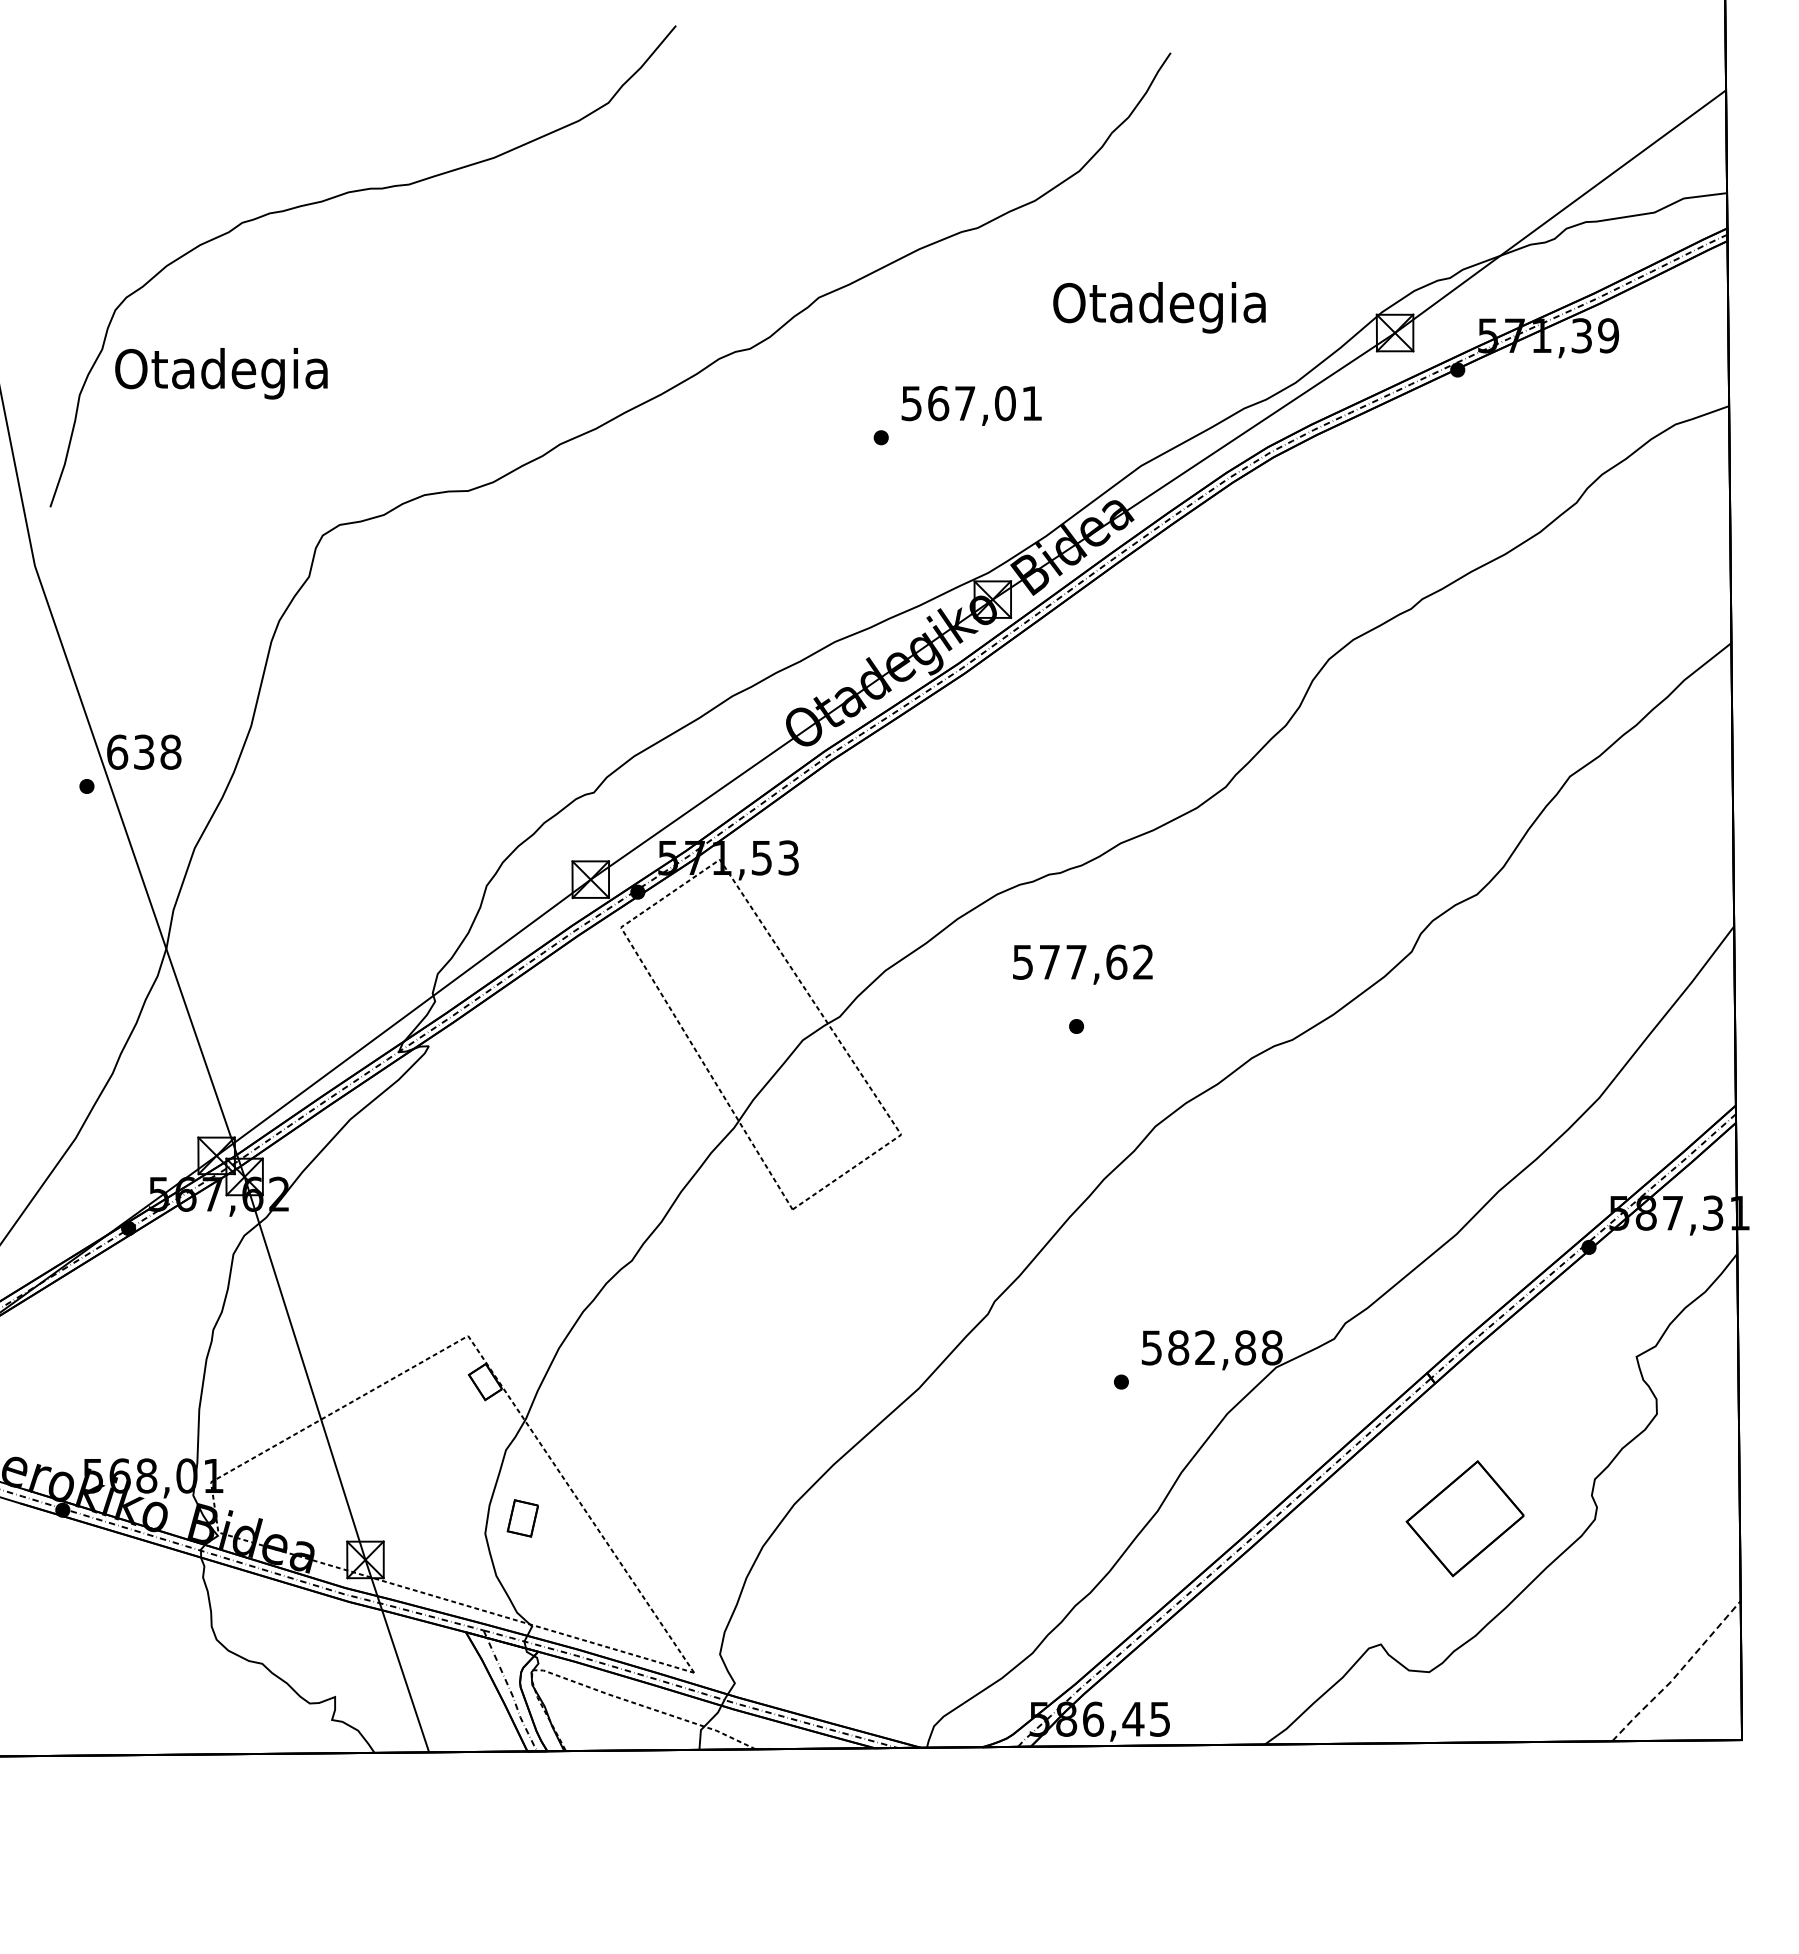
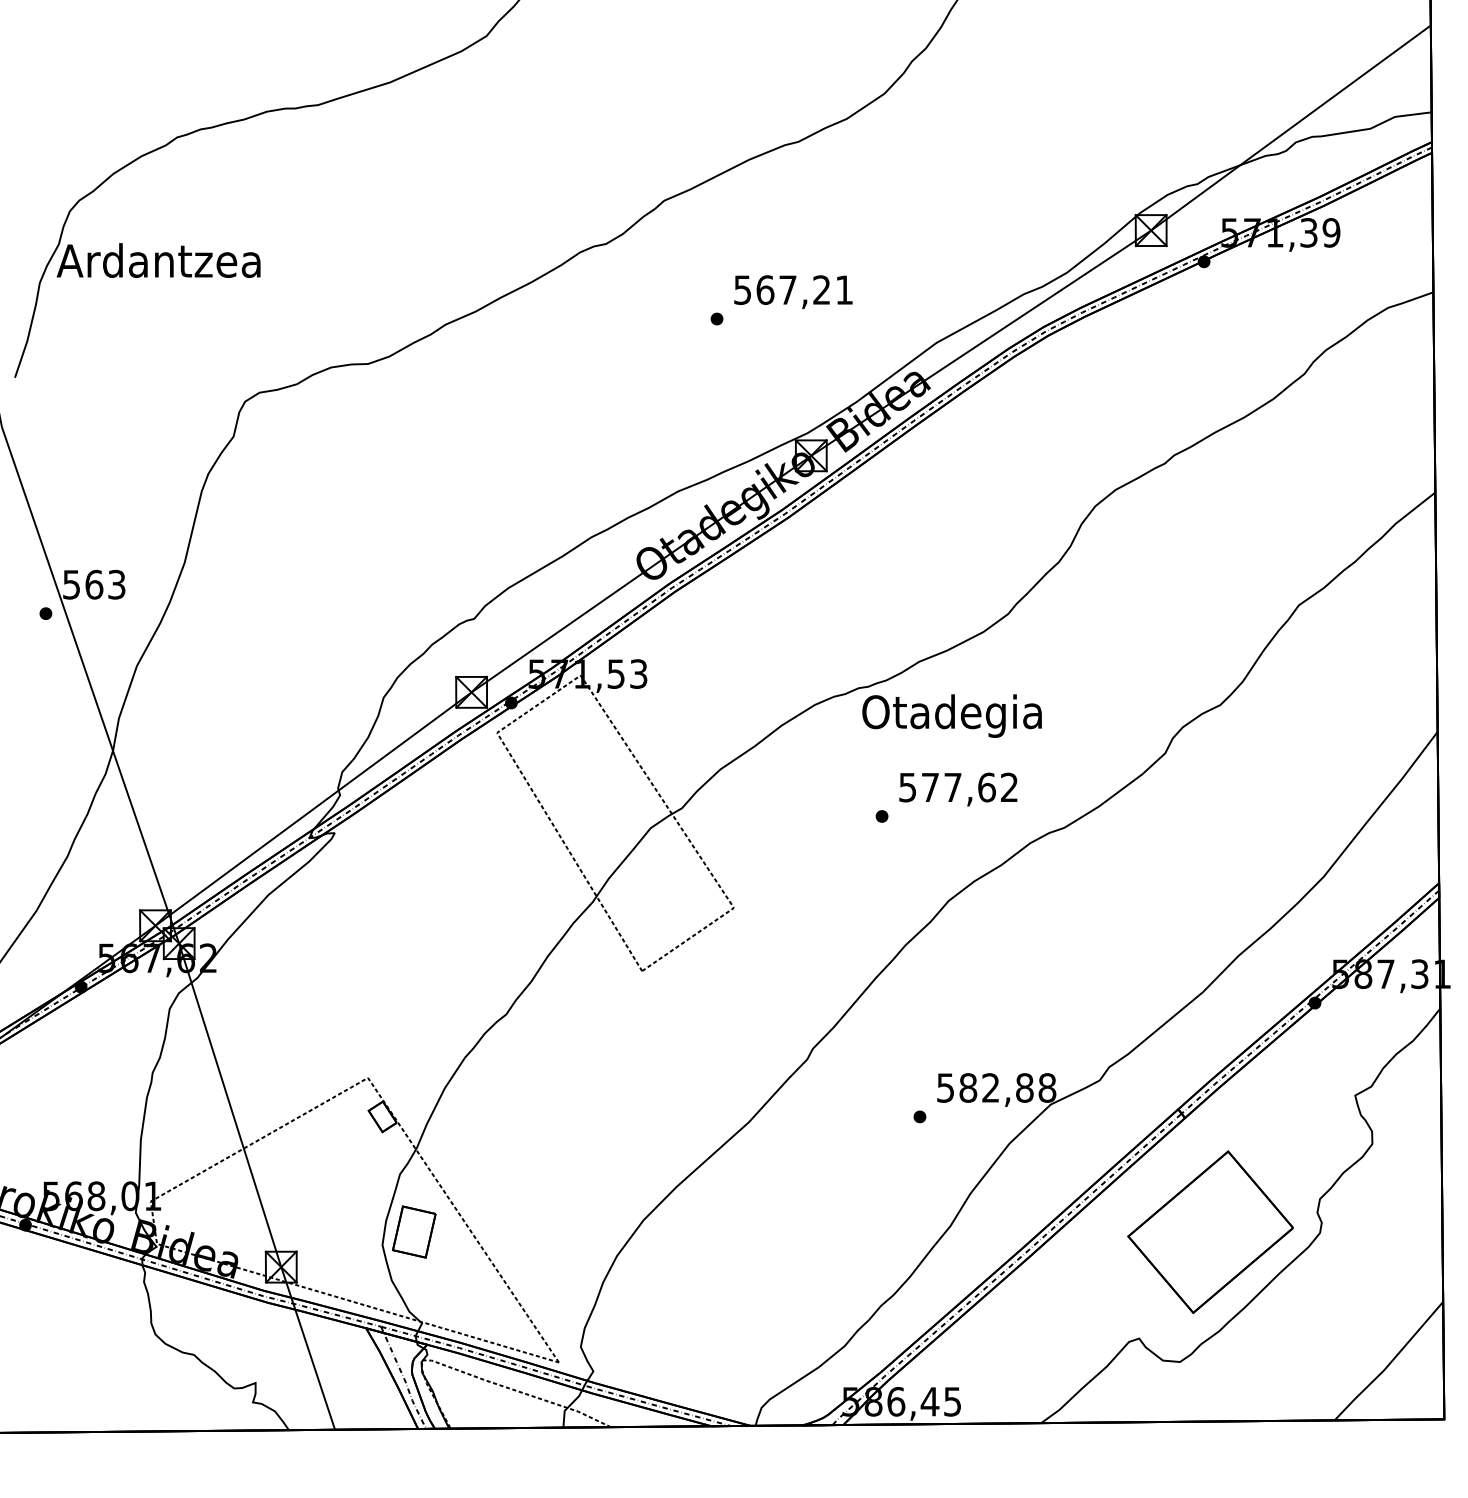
text: (1159, 307) -> (952, 715), moved
text: (219, 373) -> (157, 264), Otadegia -> Ardantzea
text: (1004, 403) -> (821, 290), 567,01 -> 567,21
text: (144, 751) -> (94, 584), 638 -> 563
text: (1082, 964) -> (958, 789), moved
part: (522, 1518) -> (413, 1232), size x1.67
part: (1464, 1518) -> (1209, 1232), size x1.67
line: (1677, 1673) -> (1389, 1363), dashed -> solid

